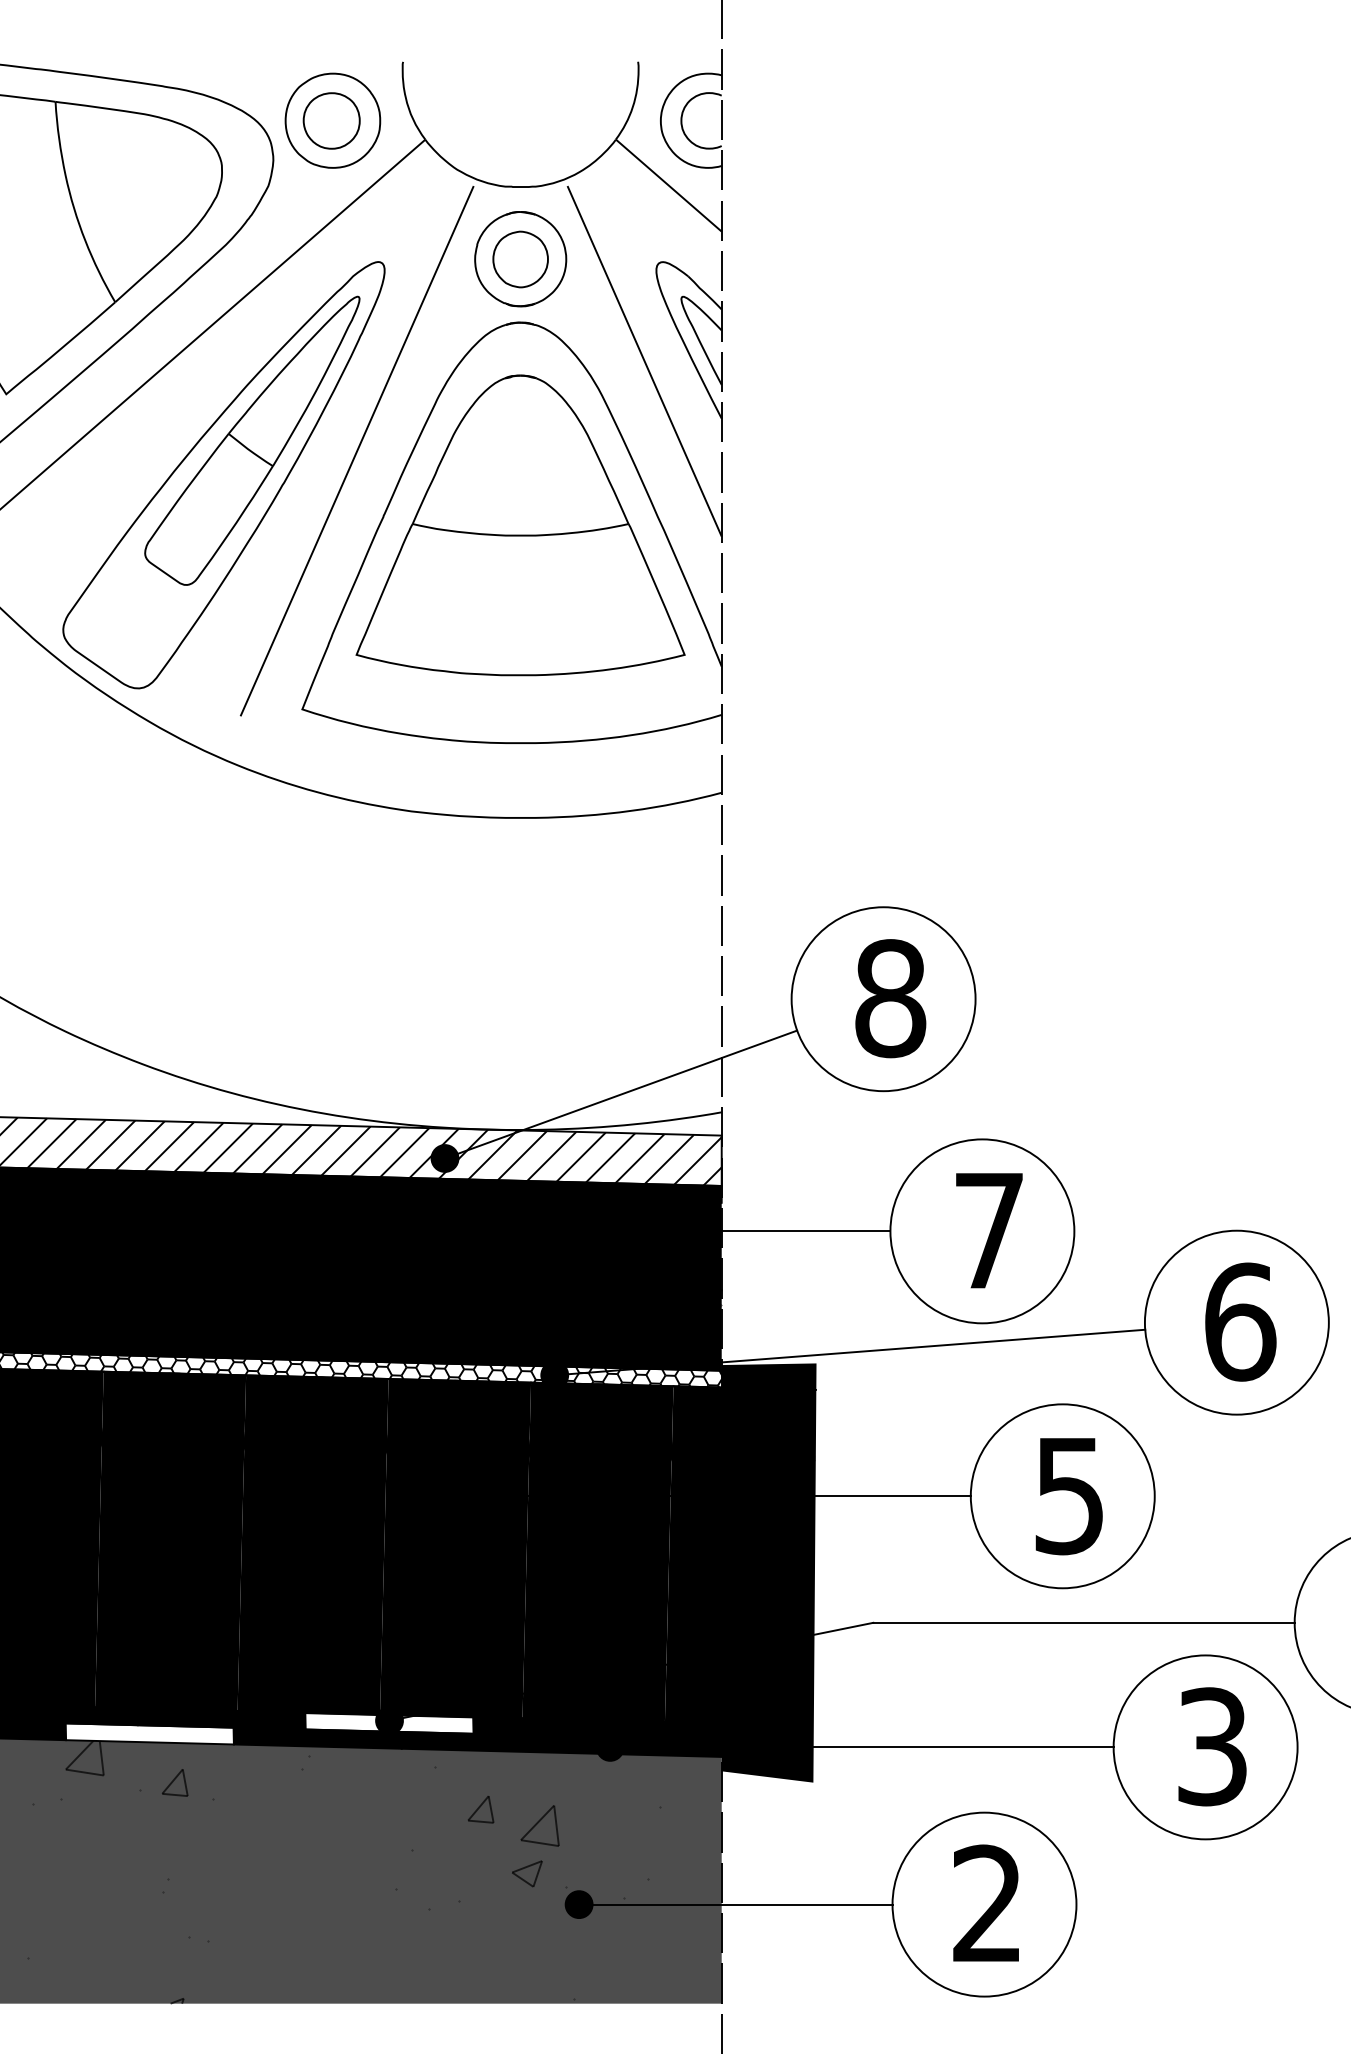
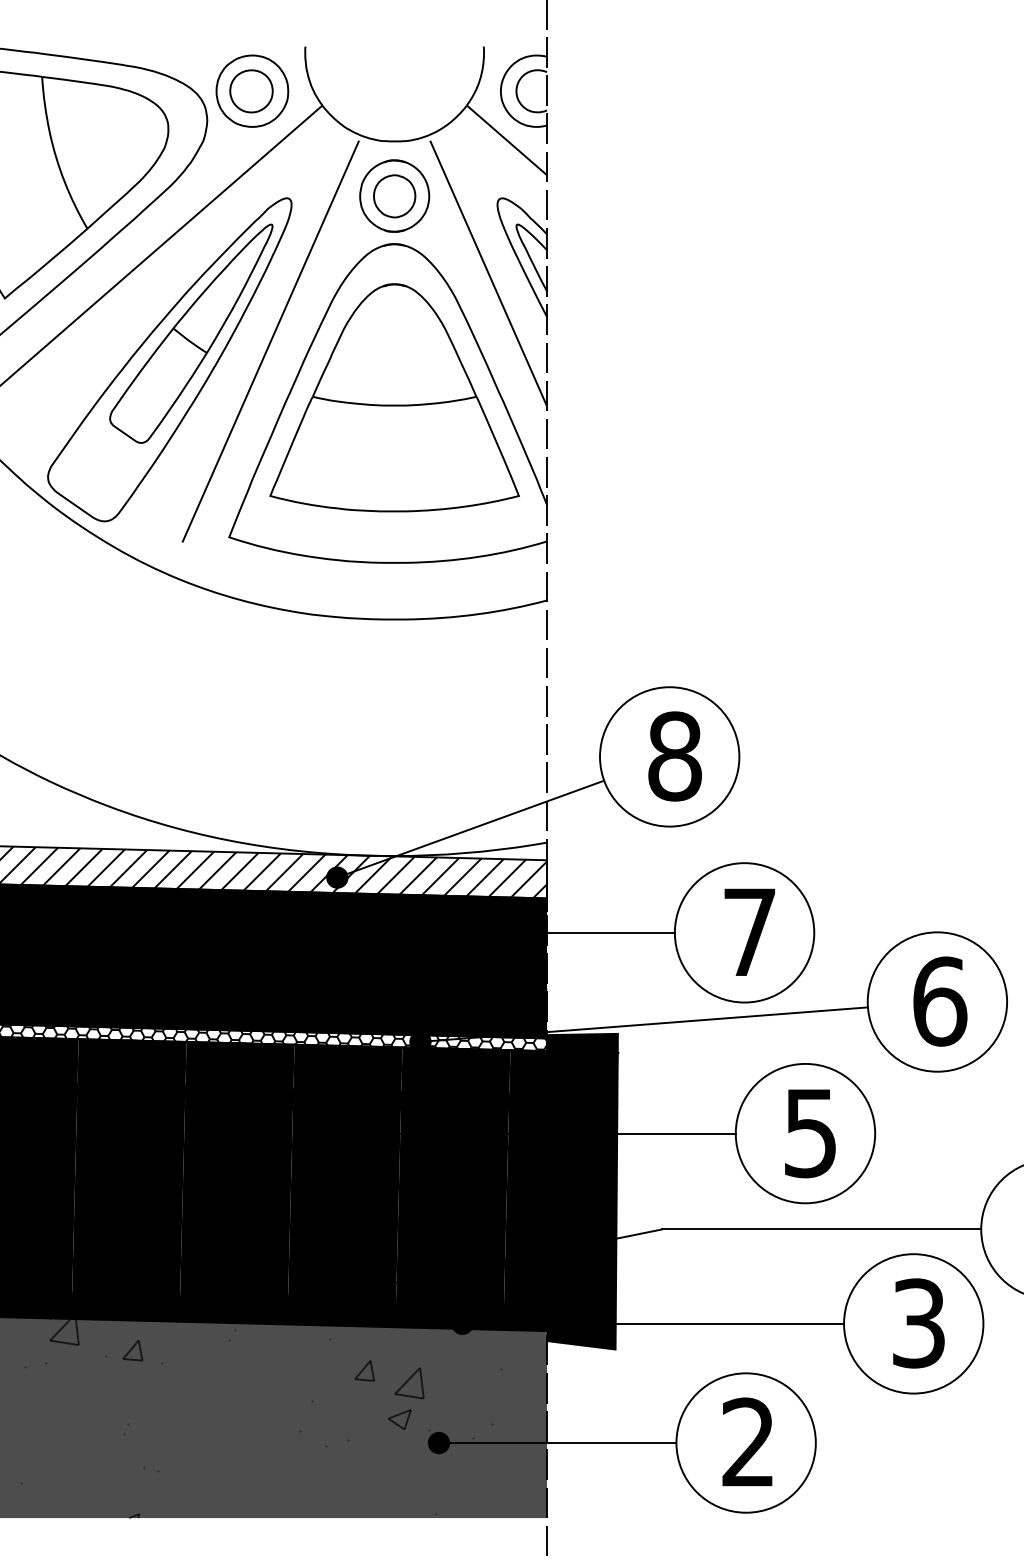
fill: (389, 1722) -> (295, 1305), added
fill: (149, 1733) -> (113, 1313), added

